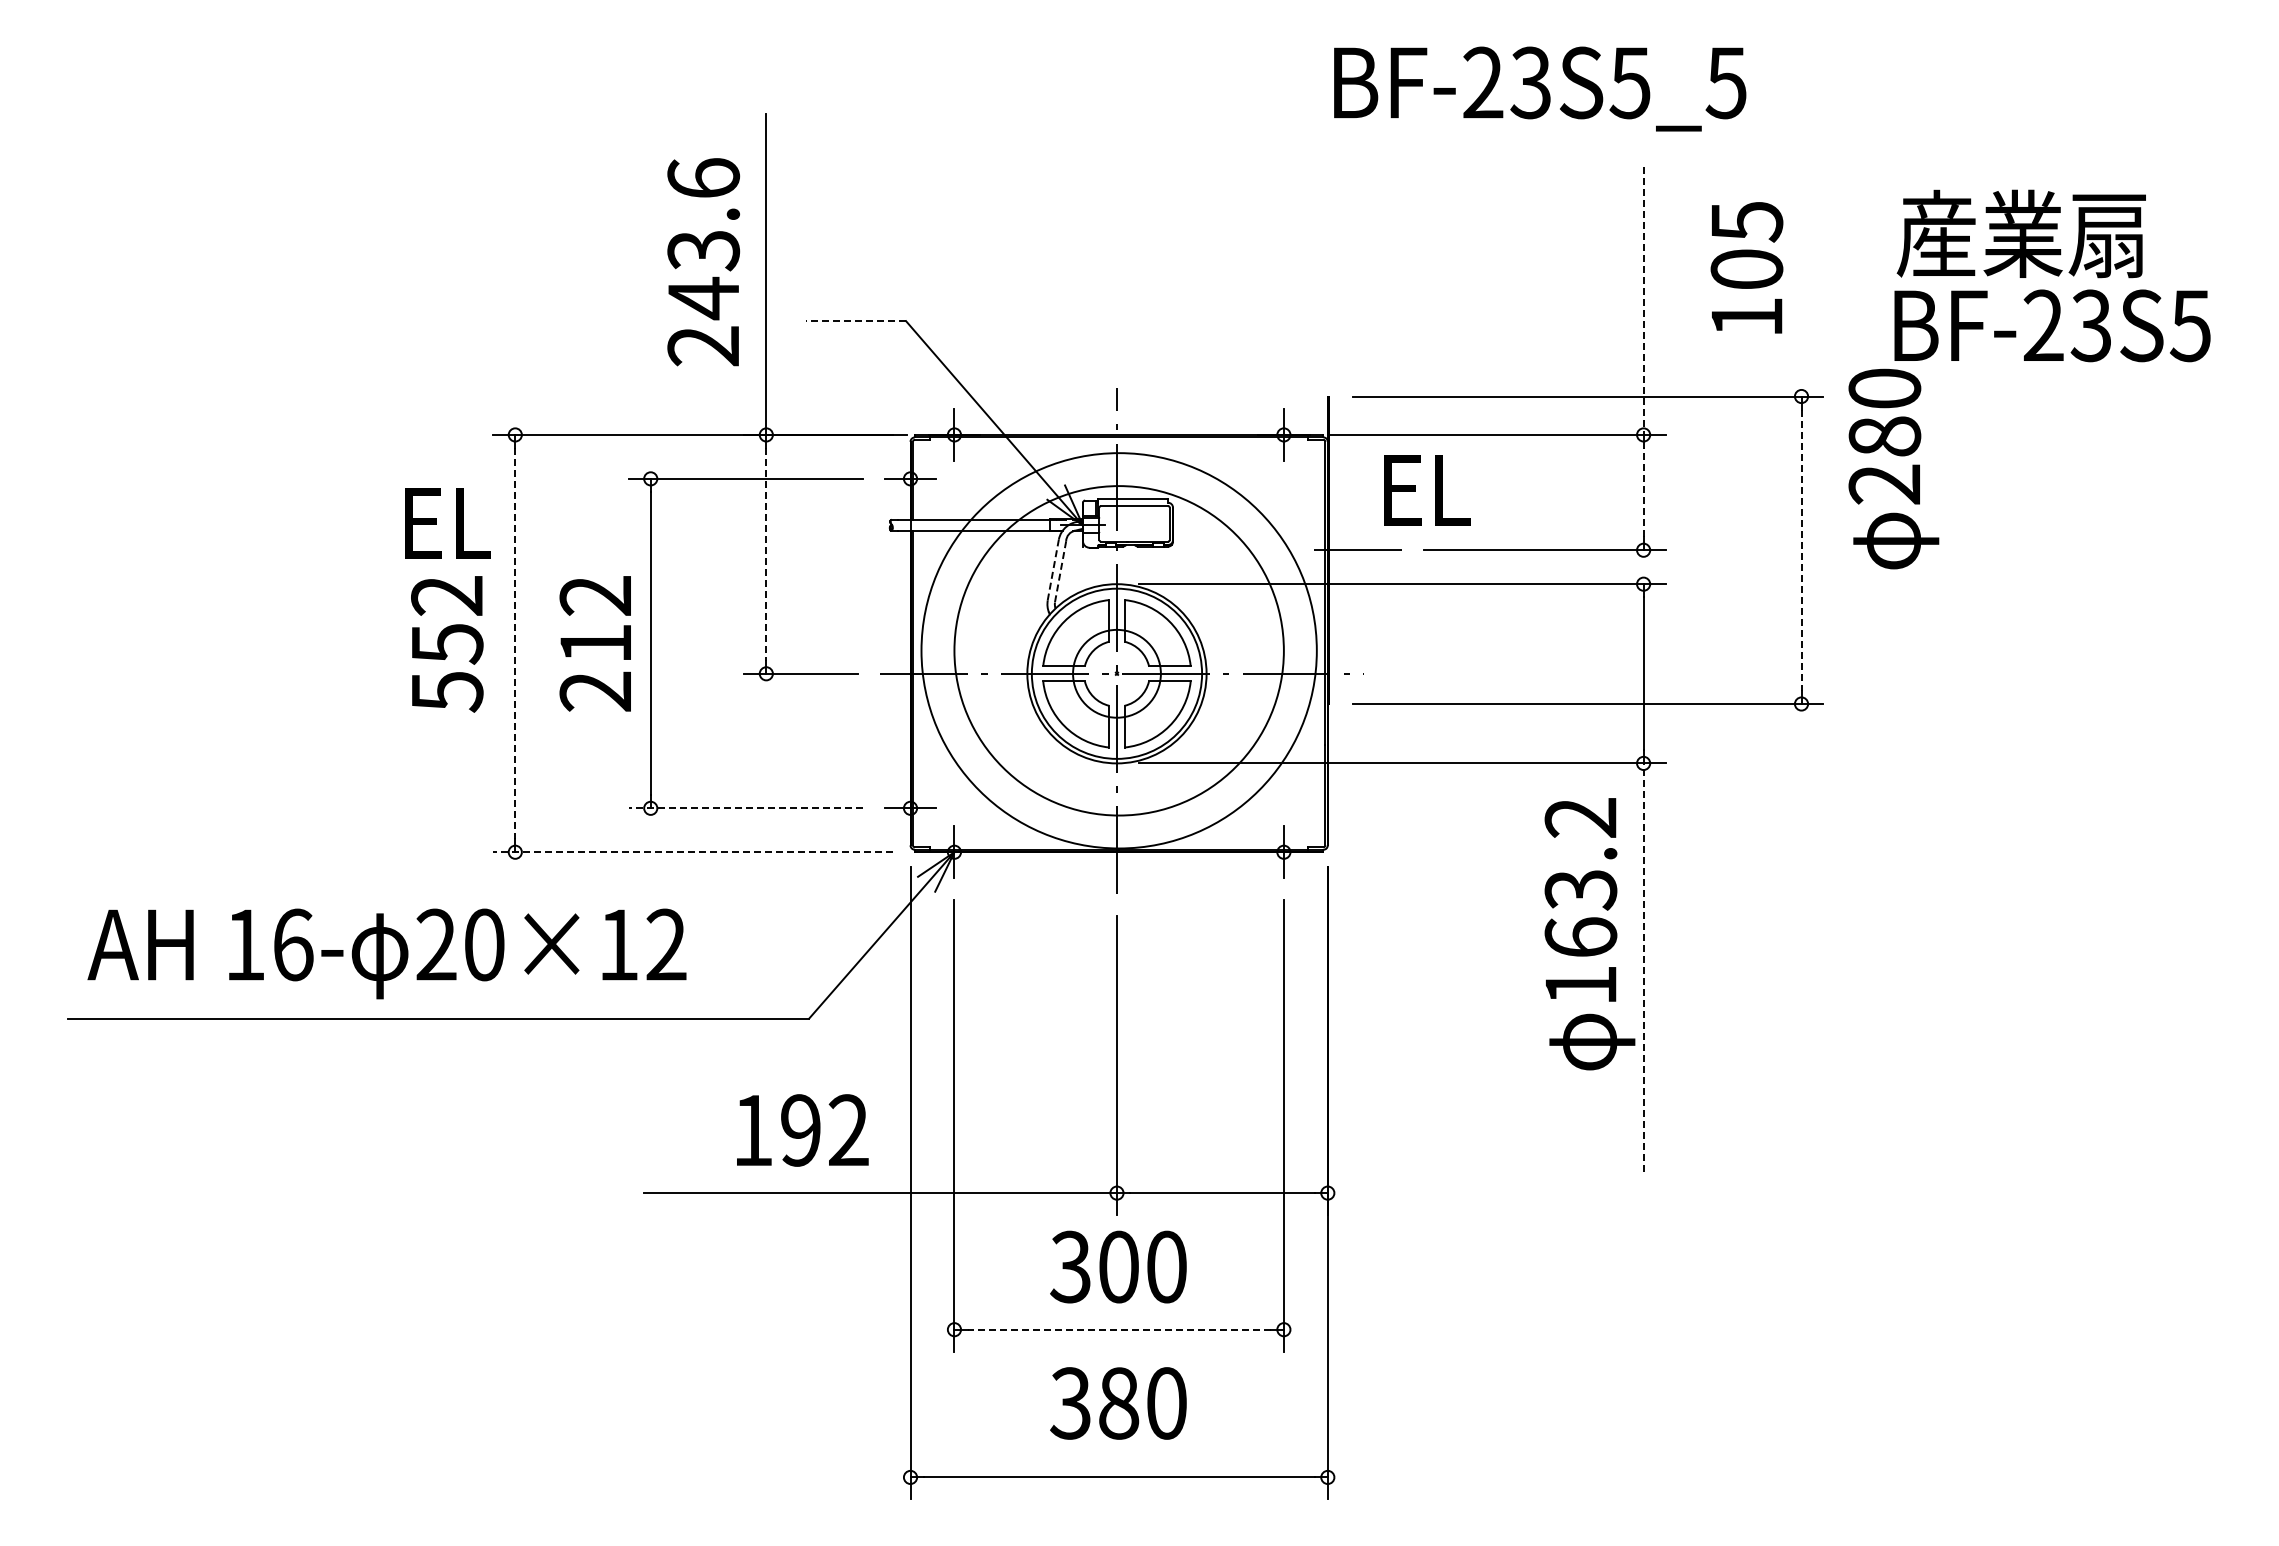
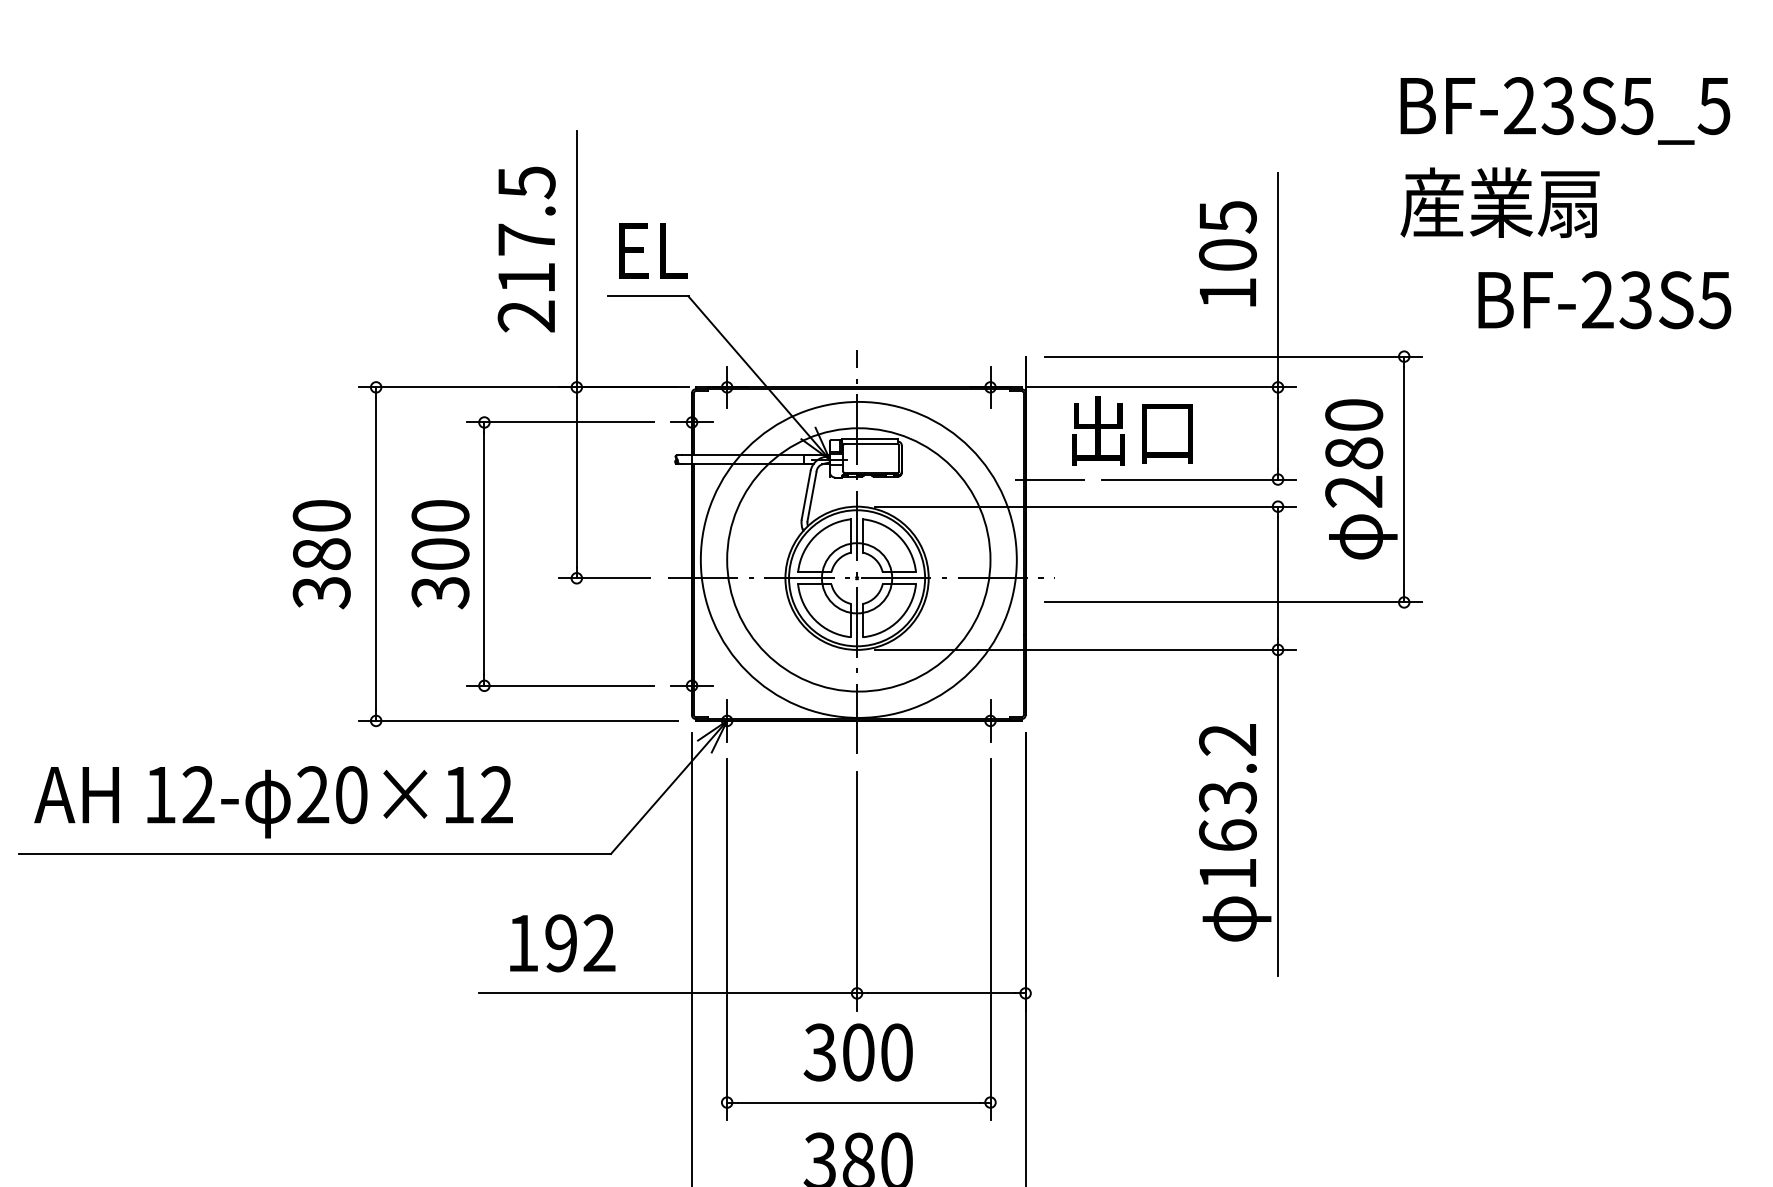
text: (1540, 88) -> (1565, 110), moved
text: (2020, 233) -> (1499, 202), moved
text: (703, 239) -> (526, 231), 243.6 -> 217.5
text: (1746, 267) -> (1227, 253), moved
line: (1643, 301) -> (1277, 280), dashed -> solid
line: (855, 321) -> (648, 296), dashed -> solid
text: (1893, 468) -> (1361, 478), moved
text: (1460, 489) -> (1131, 430), EL -> 出口
line: (1643, 492) -> (1277, 433), dashed -> solid
text: (447, 523) -> (652, 251), moved
line: (1801, 550) -> (1404, 479), dashed -> solid
line: (766, 554) -> (576, 482), dashed -> solid
line: (1053, 570) -> (806, 495), dashed -> solid
line: (1060, 572) -> (811, 497), dashed -> solid
text: (447, 644) -> (321, 554), 552 -> 380
line: (515, 644) -> (376, 554), dashed -> solid
text: (595, 644) -> (440, 554), 212 -> 300
line: (745, 808) -> (560, 685), dashed -> solid
line: (693, 852) -> (518, 721), dashed -> solid
text: (1589, 934) -> (1234, 833), moved
text: (293, 944) -> (198, 794), 16- -> 12-
line: (1643, 967) -> (1277, 813), dashed -> solid
text: (802, 1130) -> (562, 943), moved
line: (1119, 1329) -> (859, 1102), dashed -> solid

